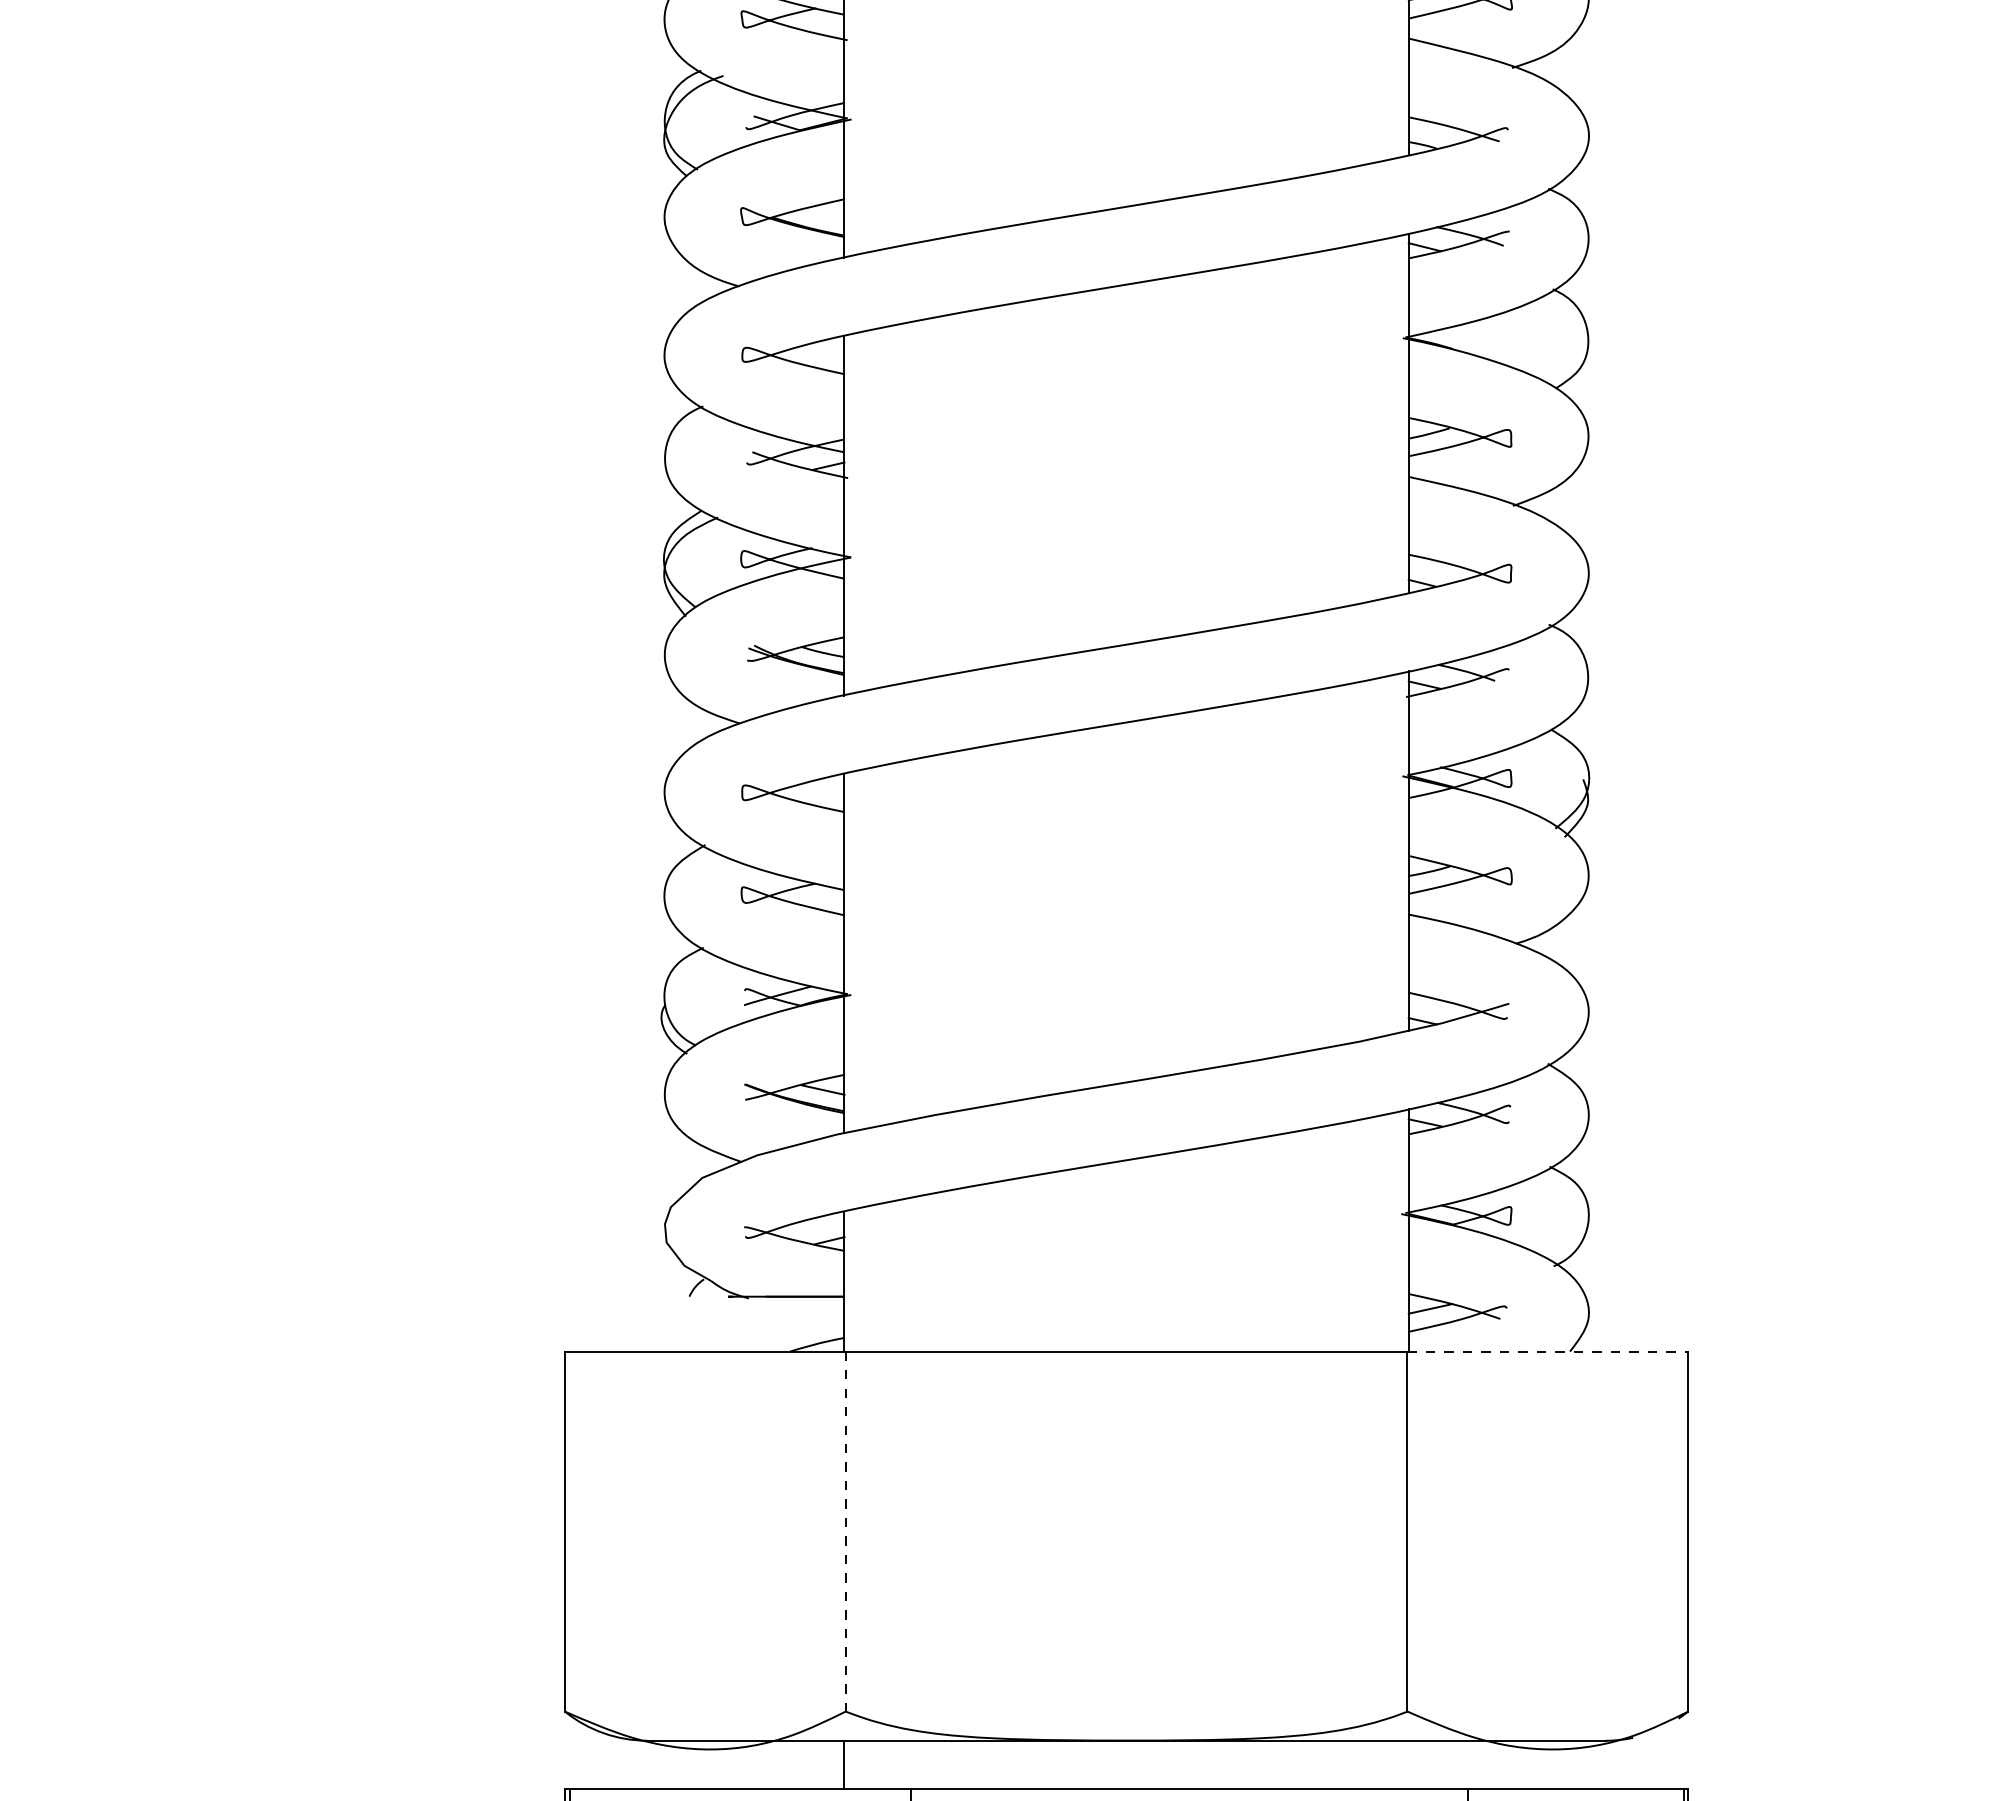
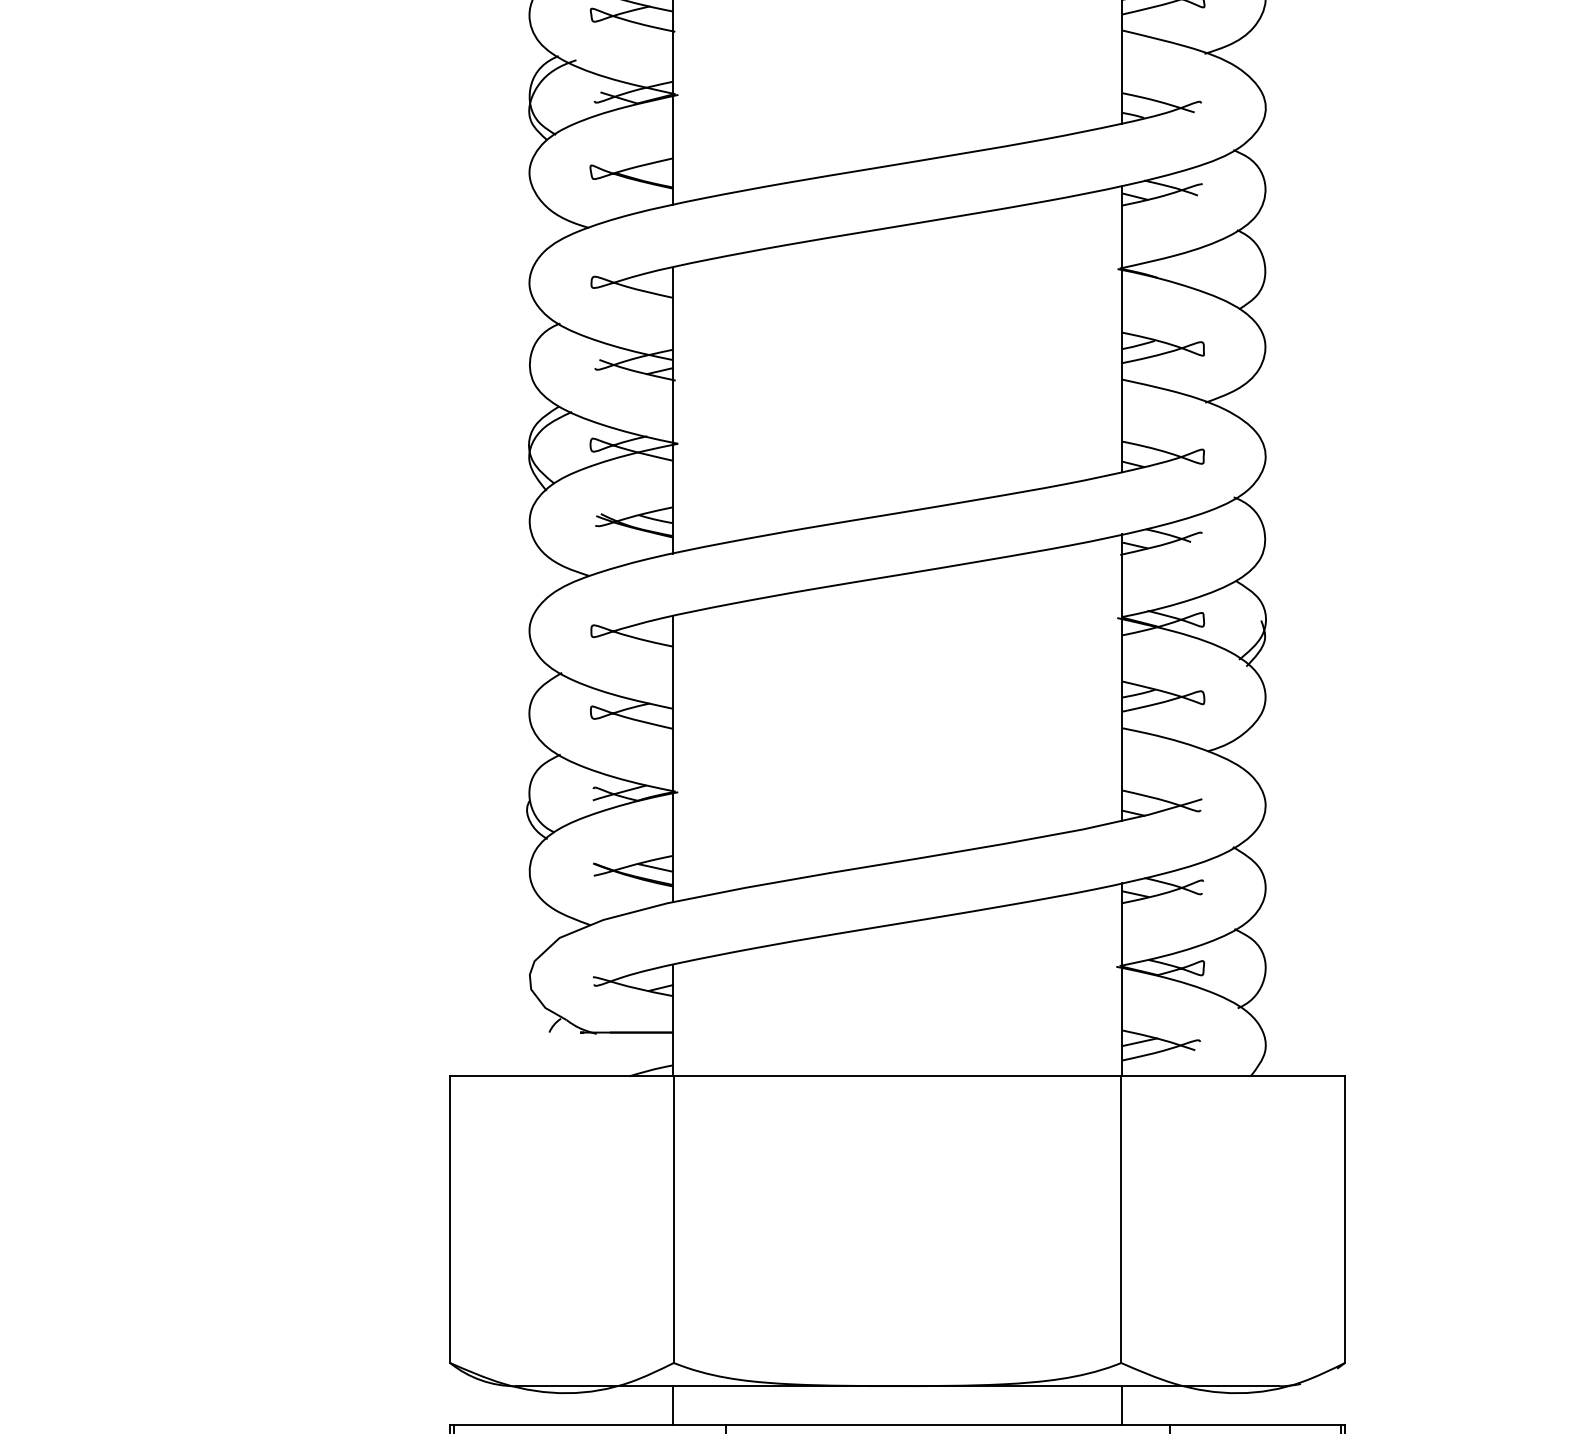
line: (1548, 1351) -> (1233, 1076), dashed -> solid
line: (845, 1531) -> (673, 1219), dashed -> solid
line: (1408, 1764) -> (1122, 1405), added

